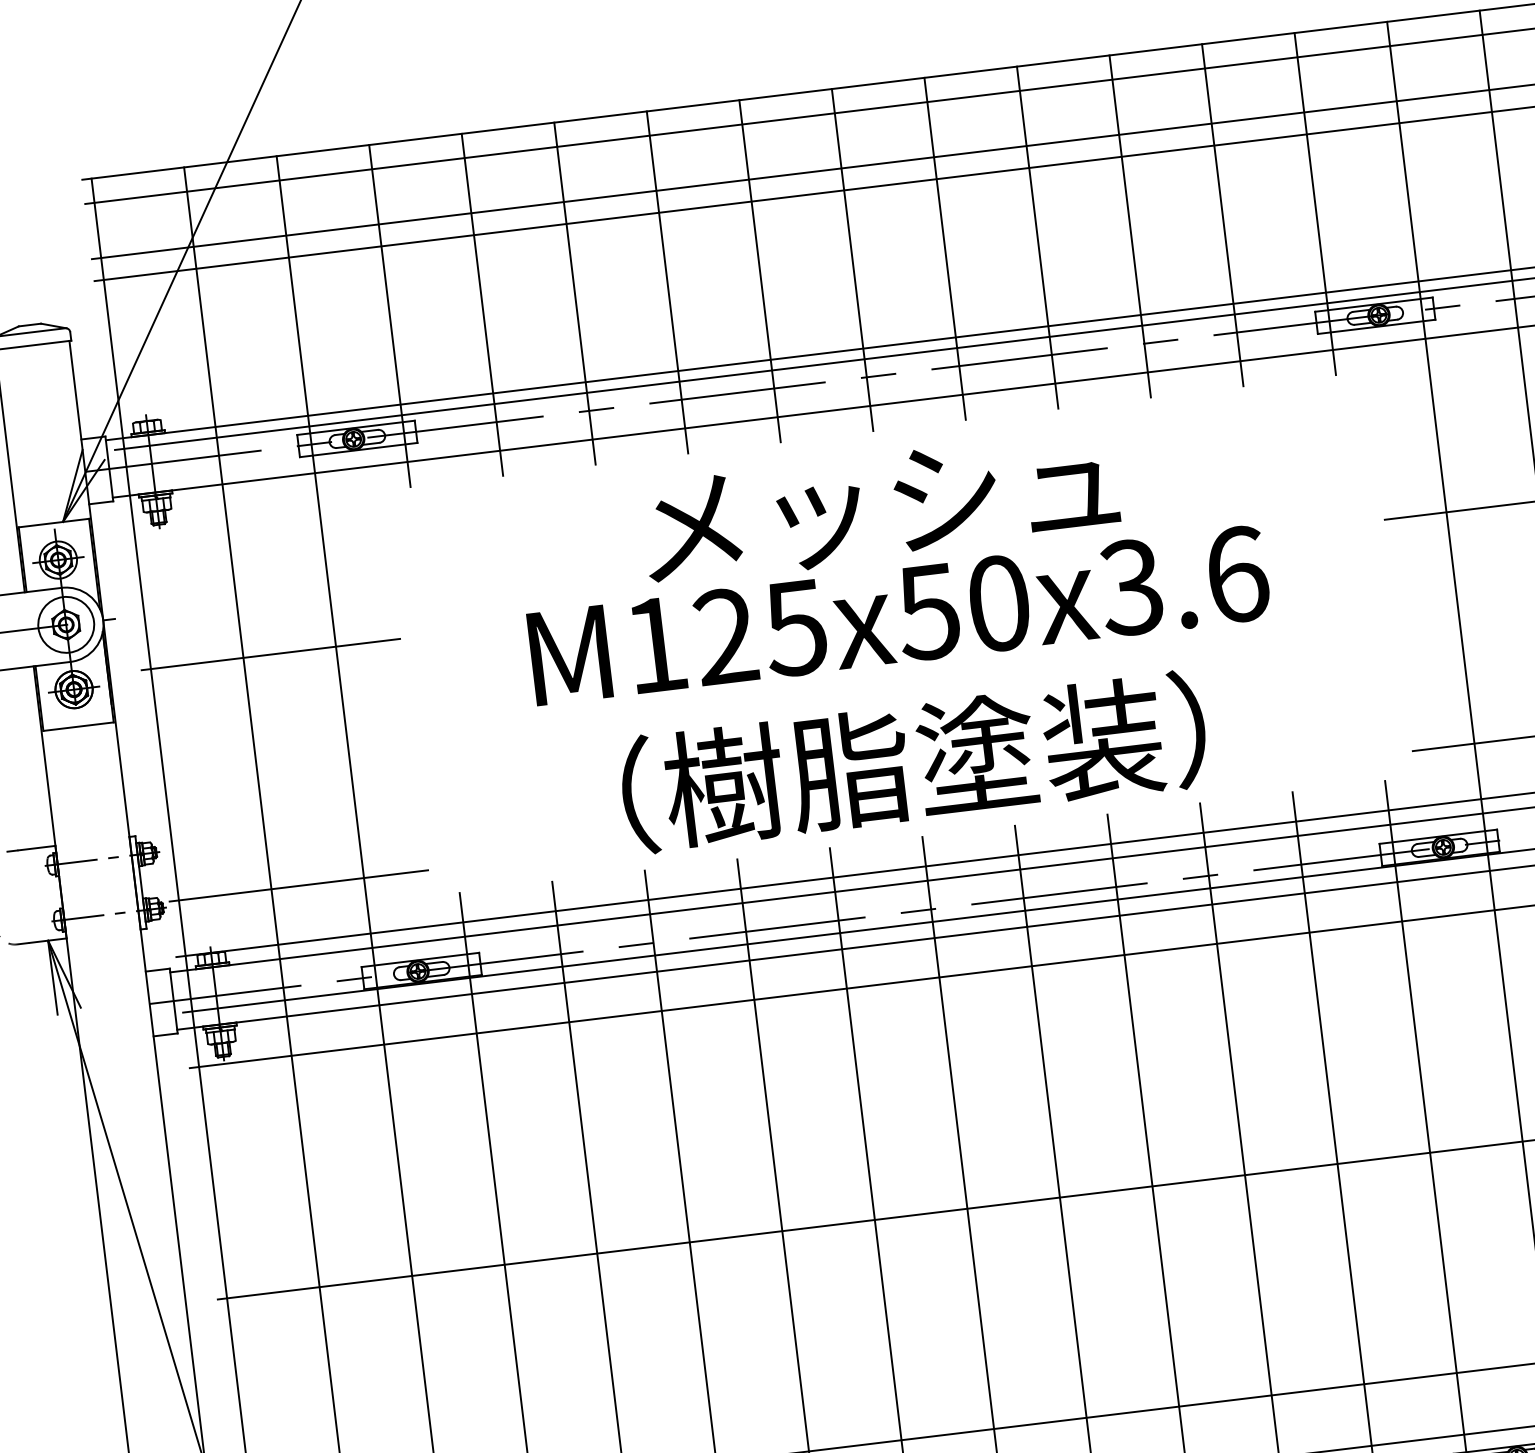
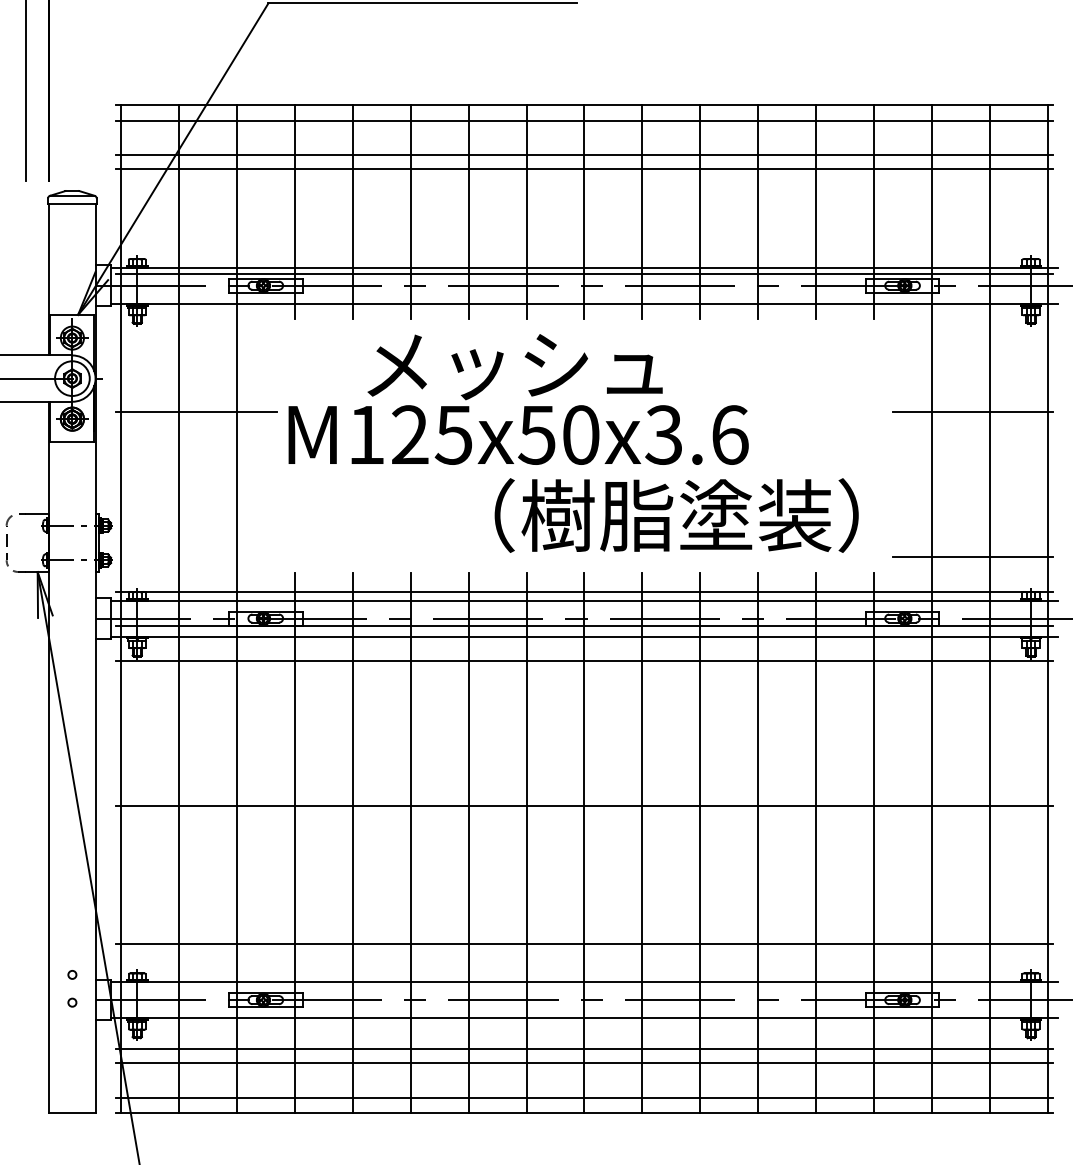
text: (892, 558) -> (518, 399), moved
text: (913, 762) -> (676, 515), moved
line: (299, 885) -> (196, 556), removed

